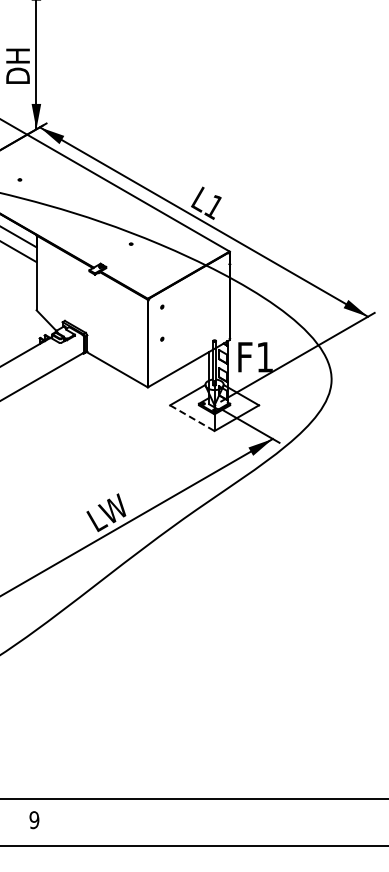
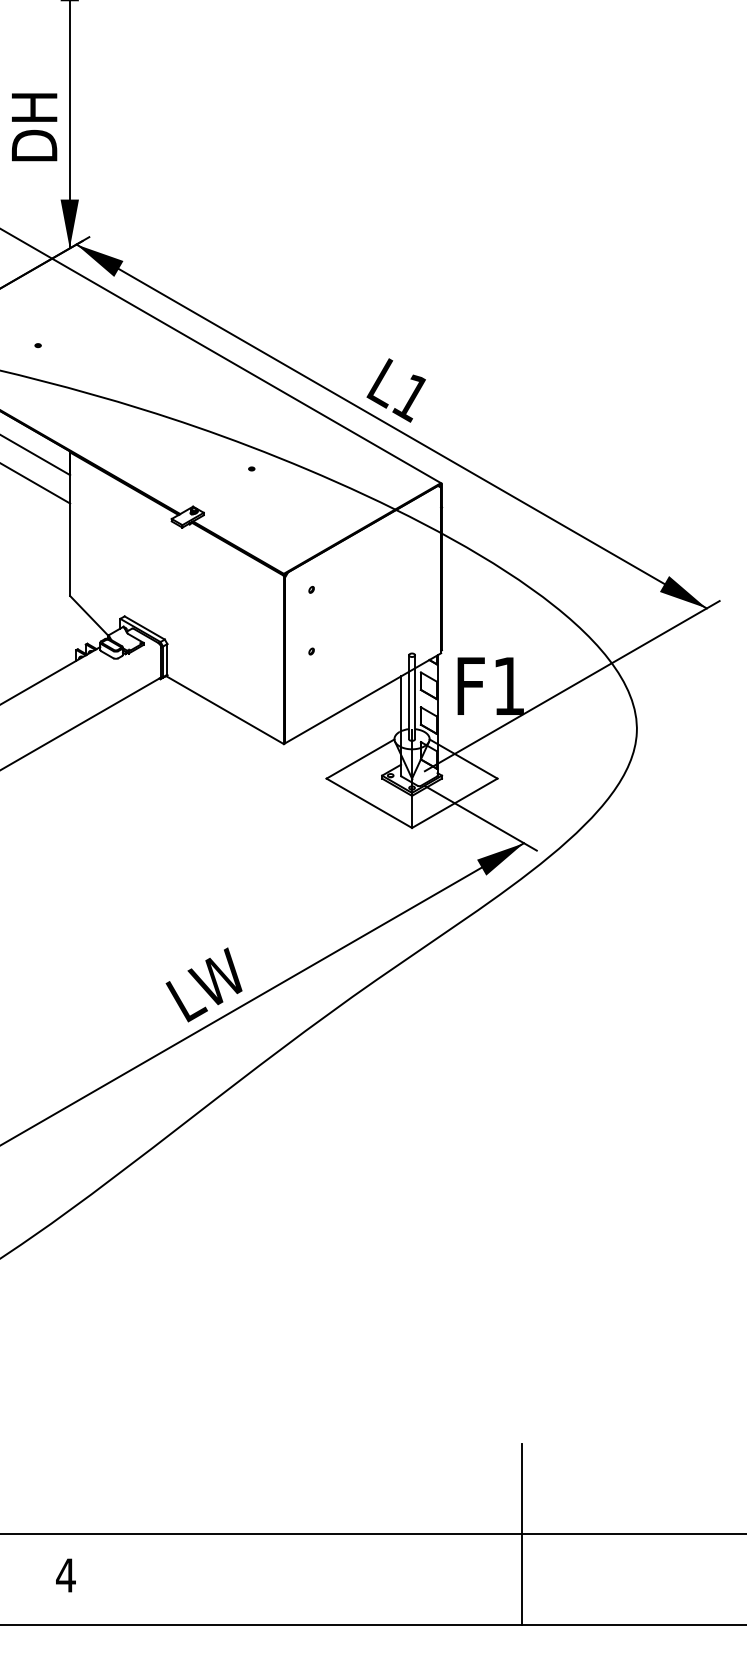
line: (192, 418) -> (369, 803), dashed -> solid
line: (272, 798) -> (523, 1533), added
text: (34, 820) -> (66, 1576), 9 -> 4

